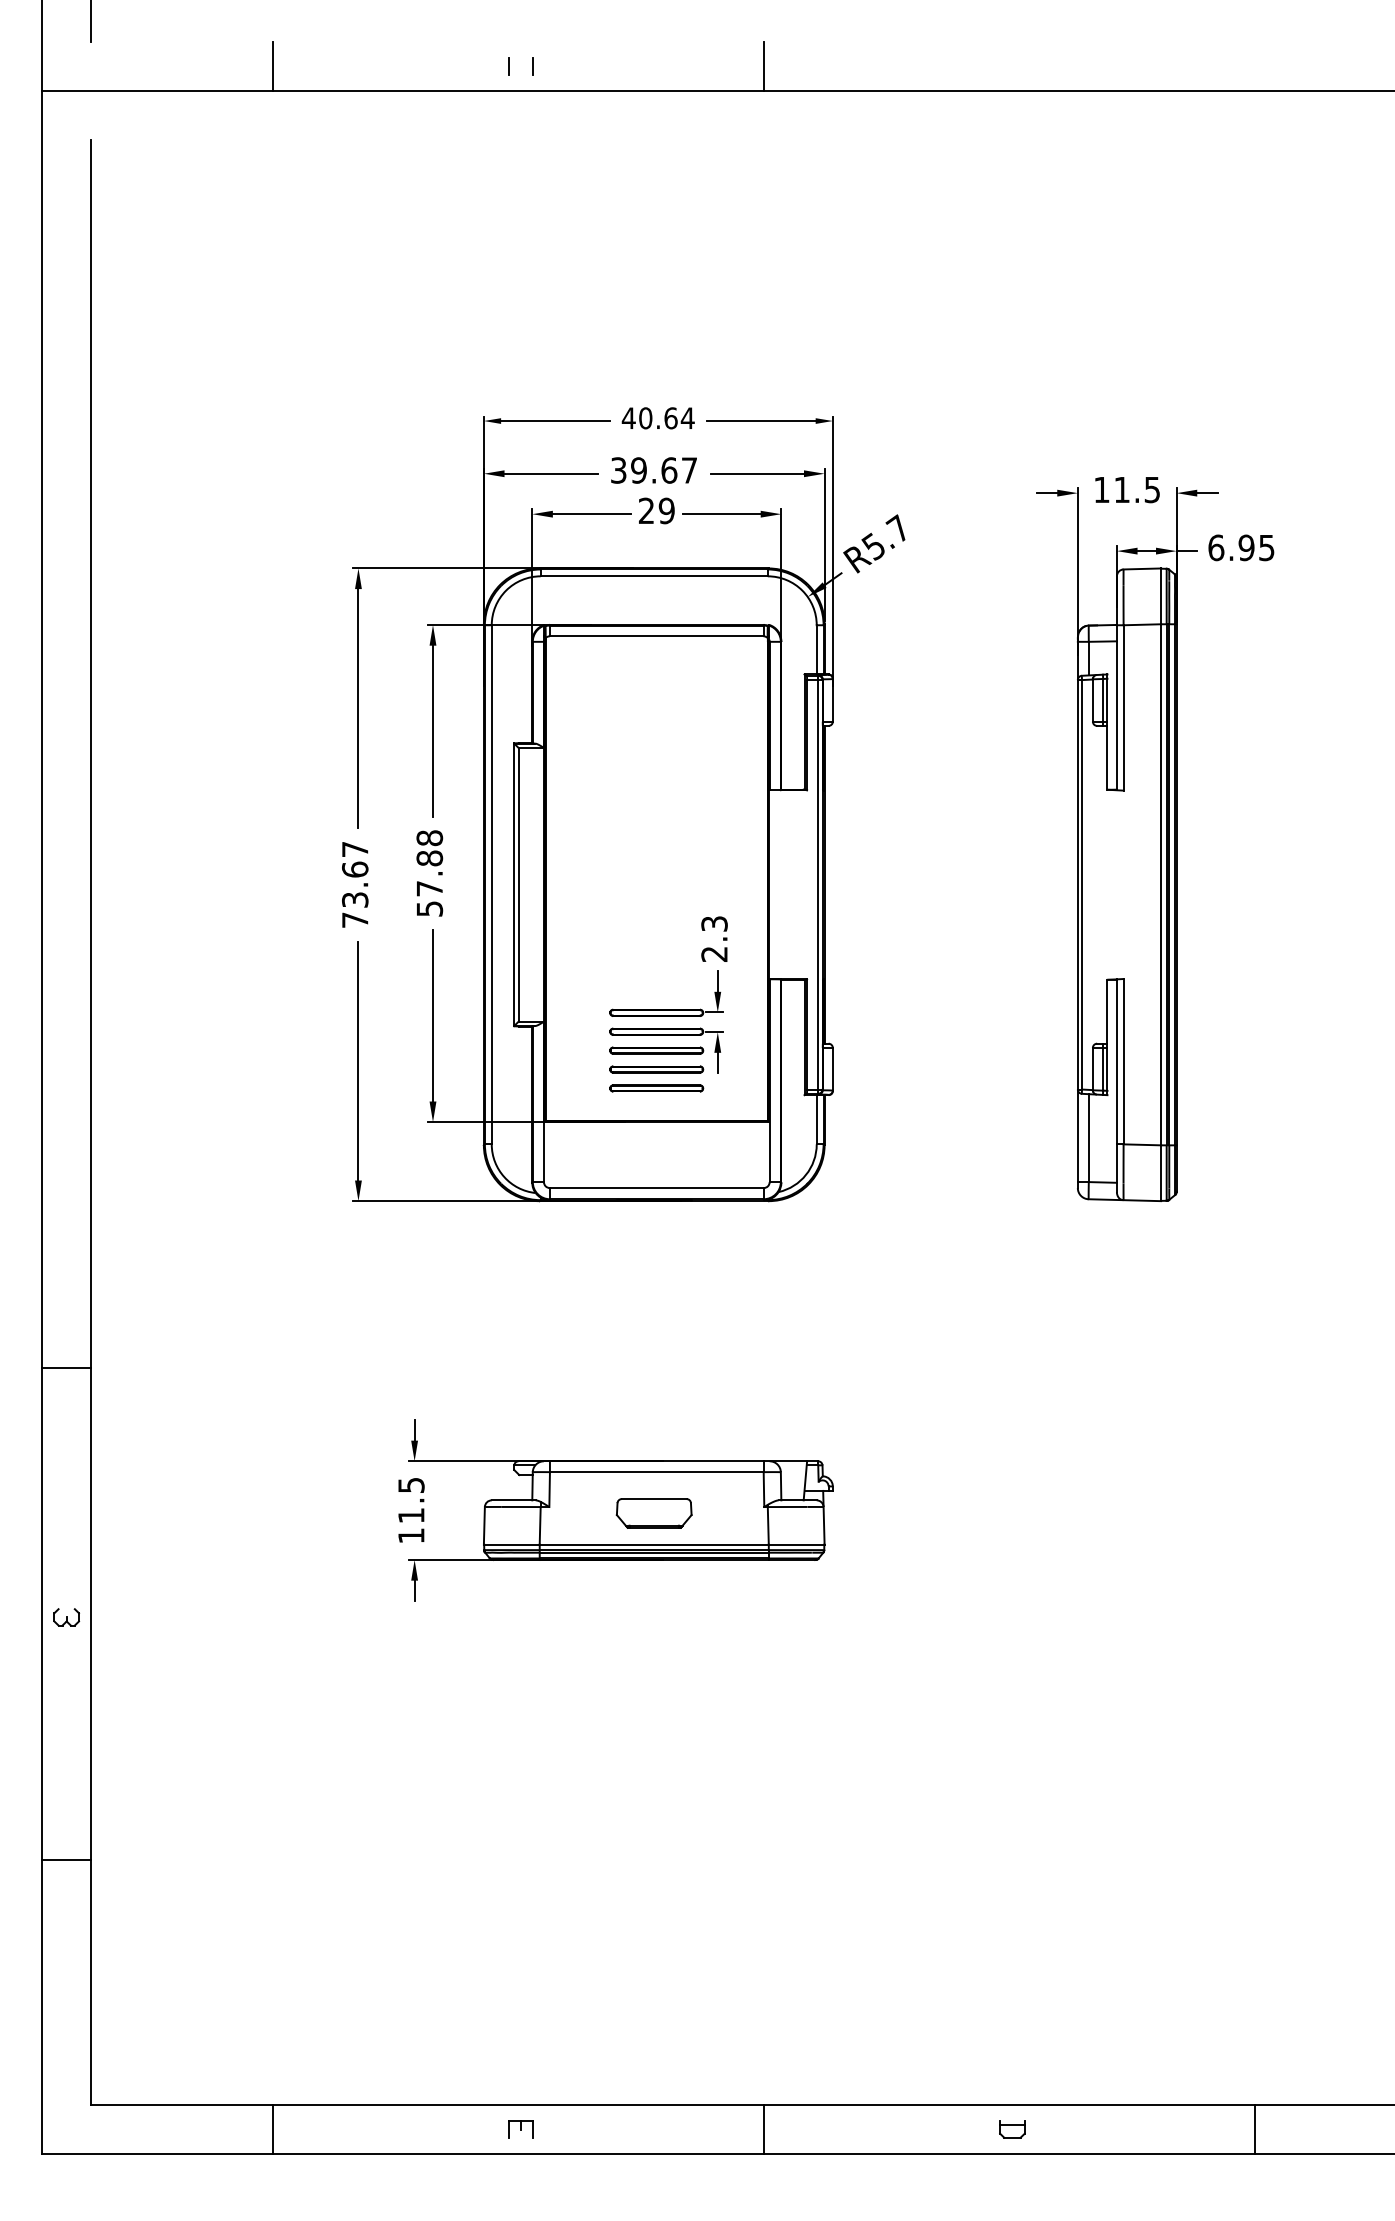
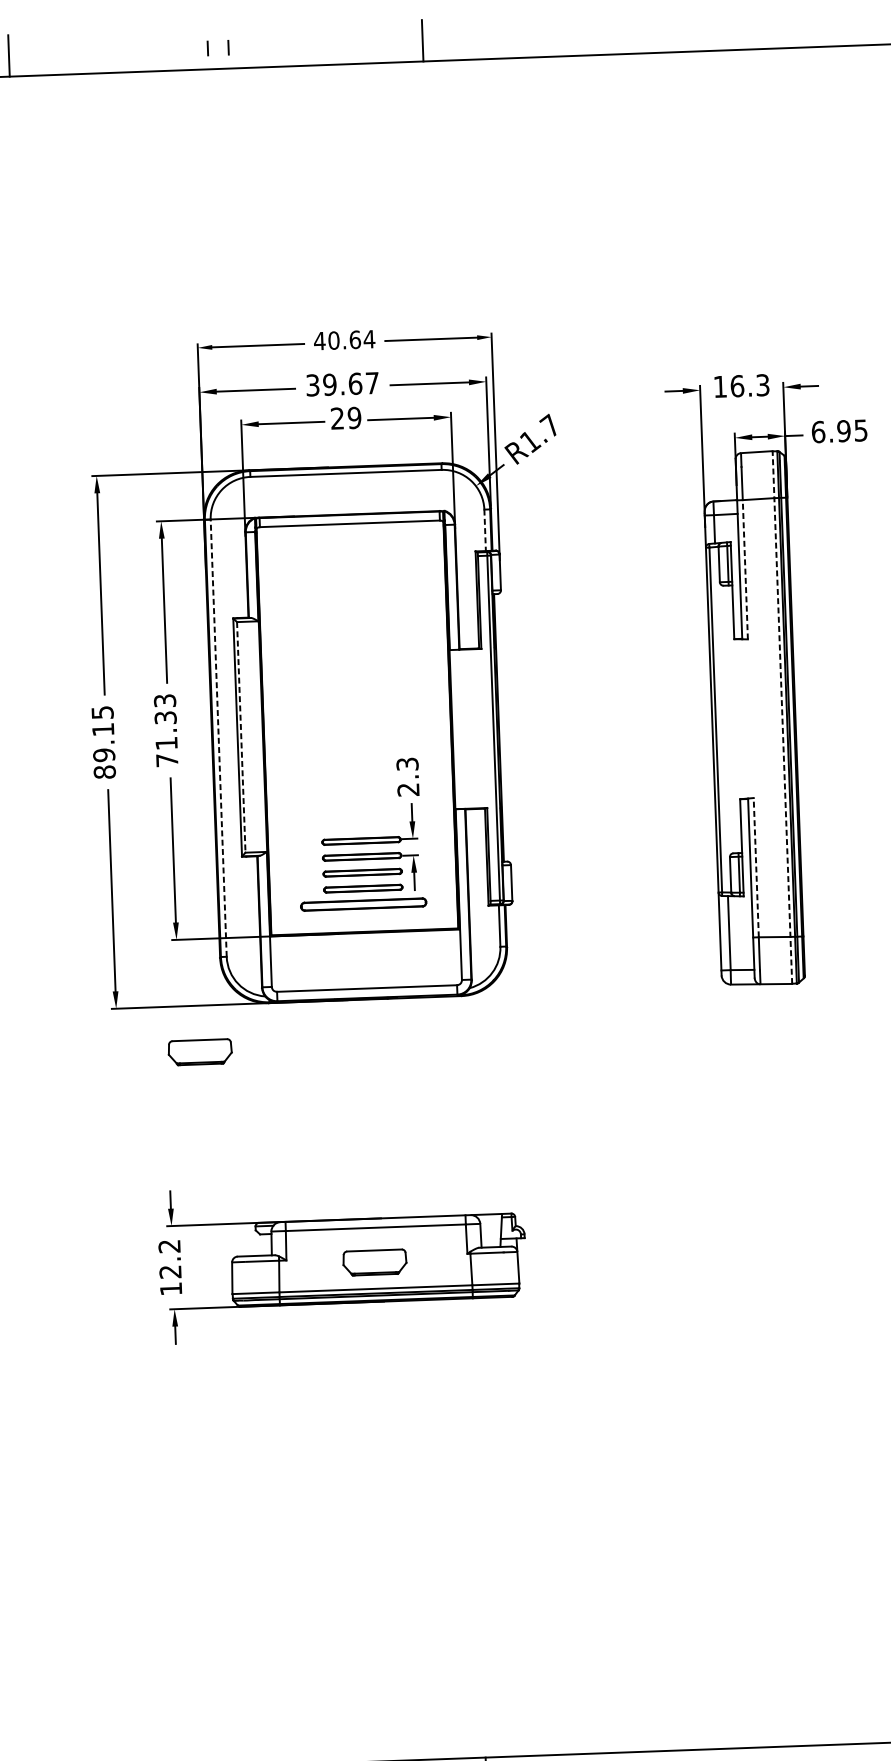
text: (1136, 489) -> (749, 385), 11.5 -> 16.3
text: (874, 546) -> (530, 441), R5.7 -> R1.7
line: (816, 649) -> (484, 530), solid -> dashed
line: (1123, 707) -> (745, 569), solid -> dashed
text: (429, 873) -> (165, 730), 57.88 -> 71.33
line: (491, 884) -> (218, 737), solid -> dashed
line: (518, 884) -> (241, 737), solid -> dashed
line: (1161, 884) -> (782, 717), solid -> dashed
text: (355, 885) -> (103, 743), 73.67 -> 89.15
line: (1123, 1061) -> (756, 867), solid -> dashed
part: (656, 1088) -> (363, 904), size x1.6
part: (455, 1256) -> (199, 1052), added
text: (411, 1500) -> (170, 1259), 11.5 -> 12.2

